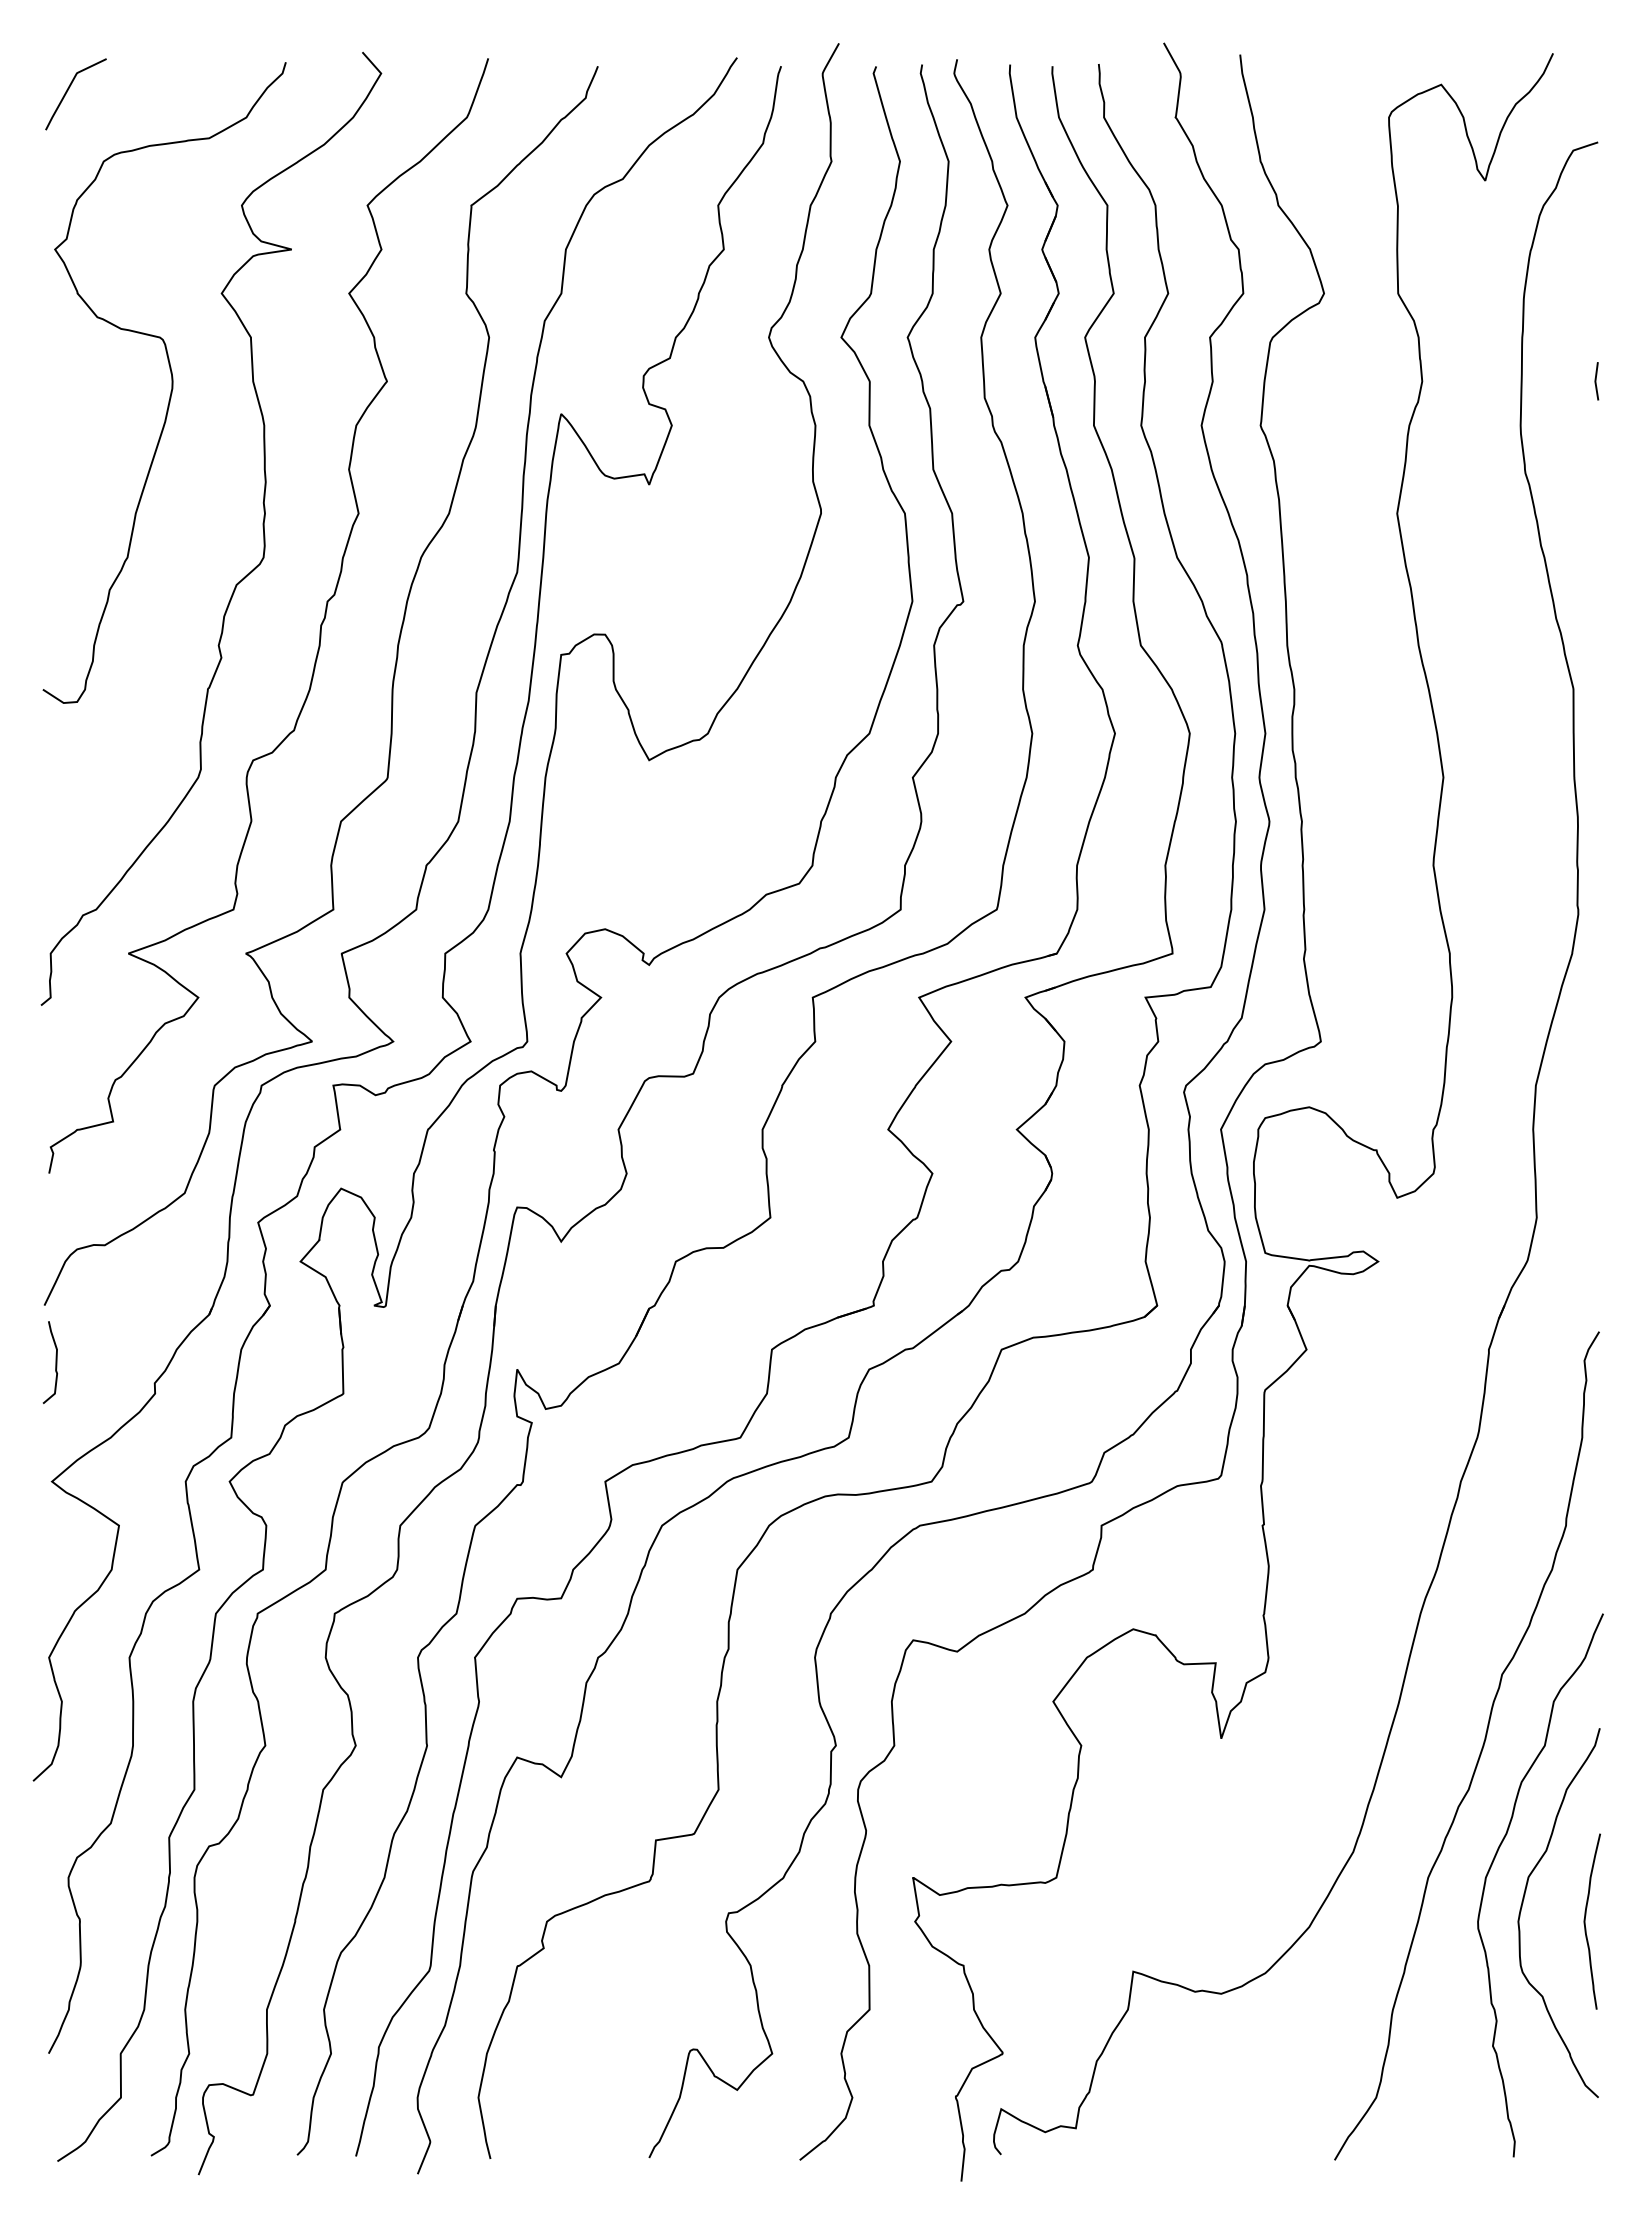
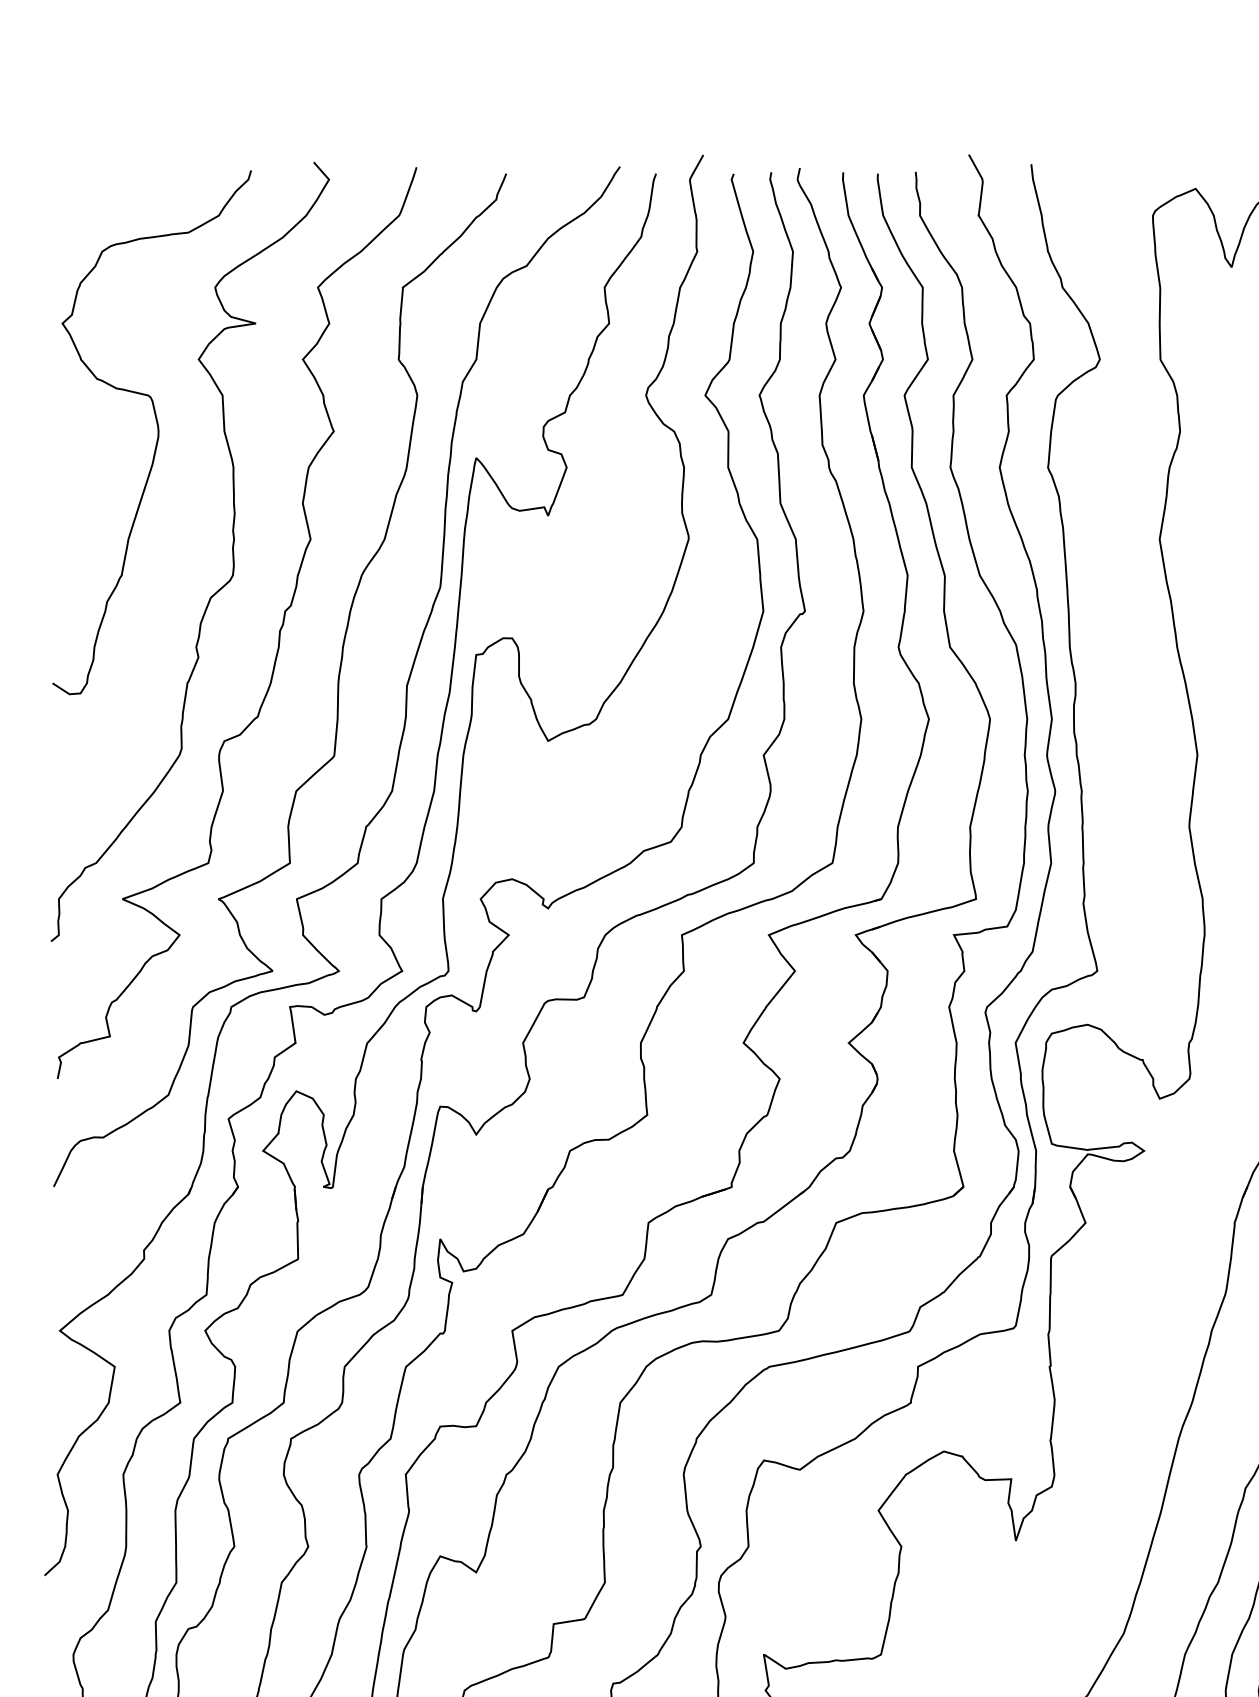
curve: (68, 90) -> (73, 193), removed
curve: (55, 1362) -> (62, 1233), removed

